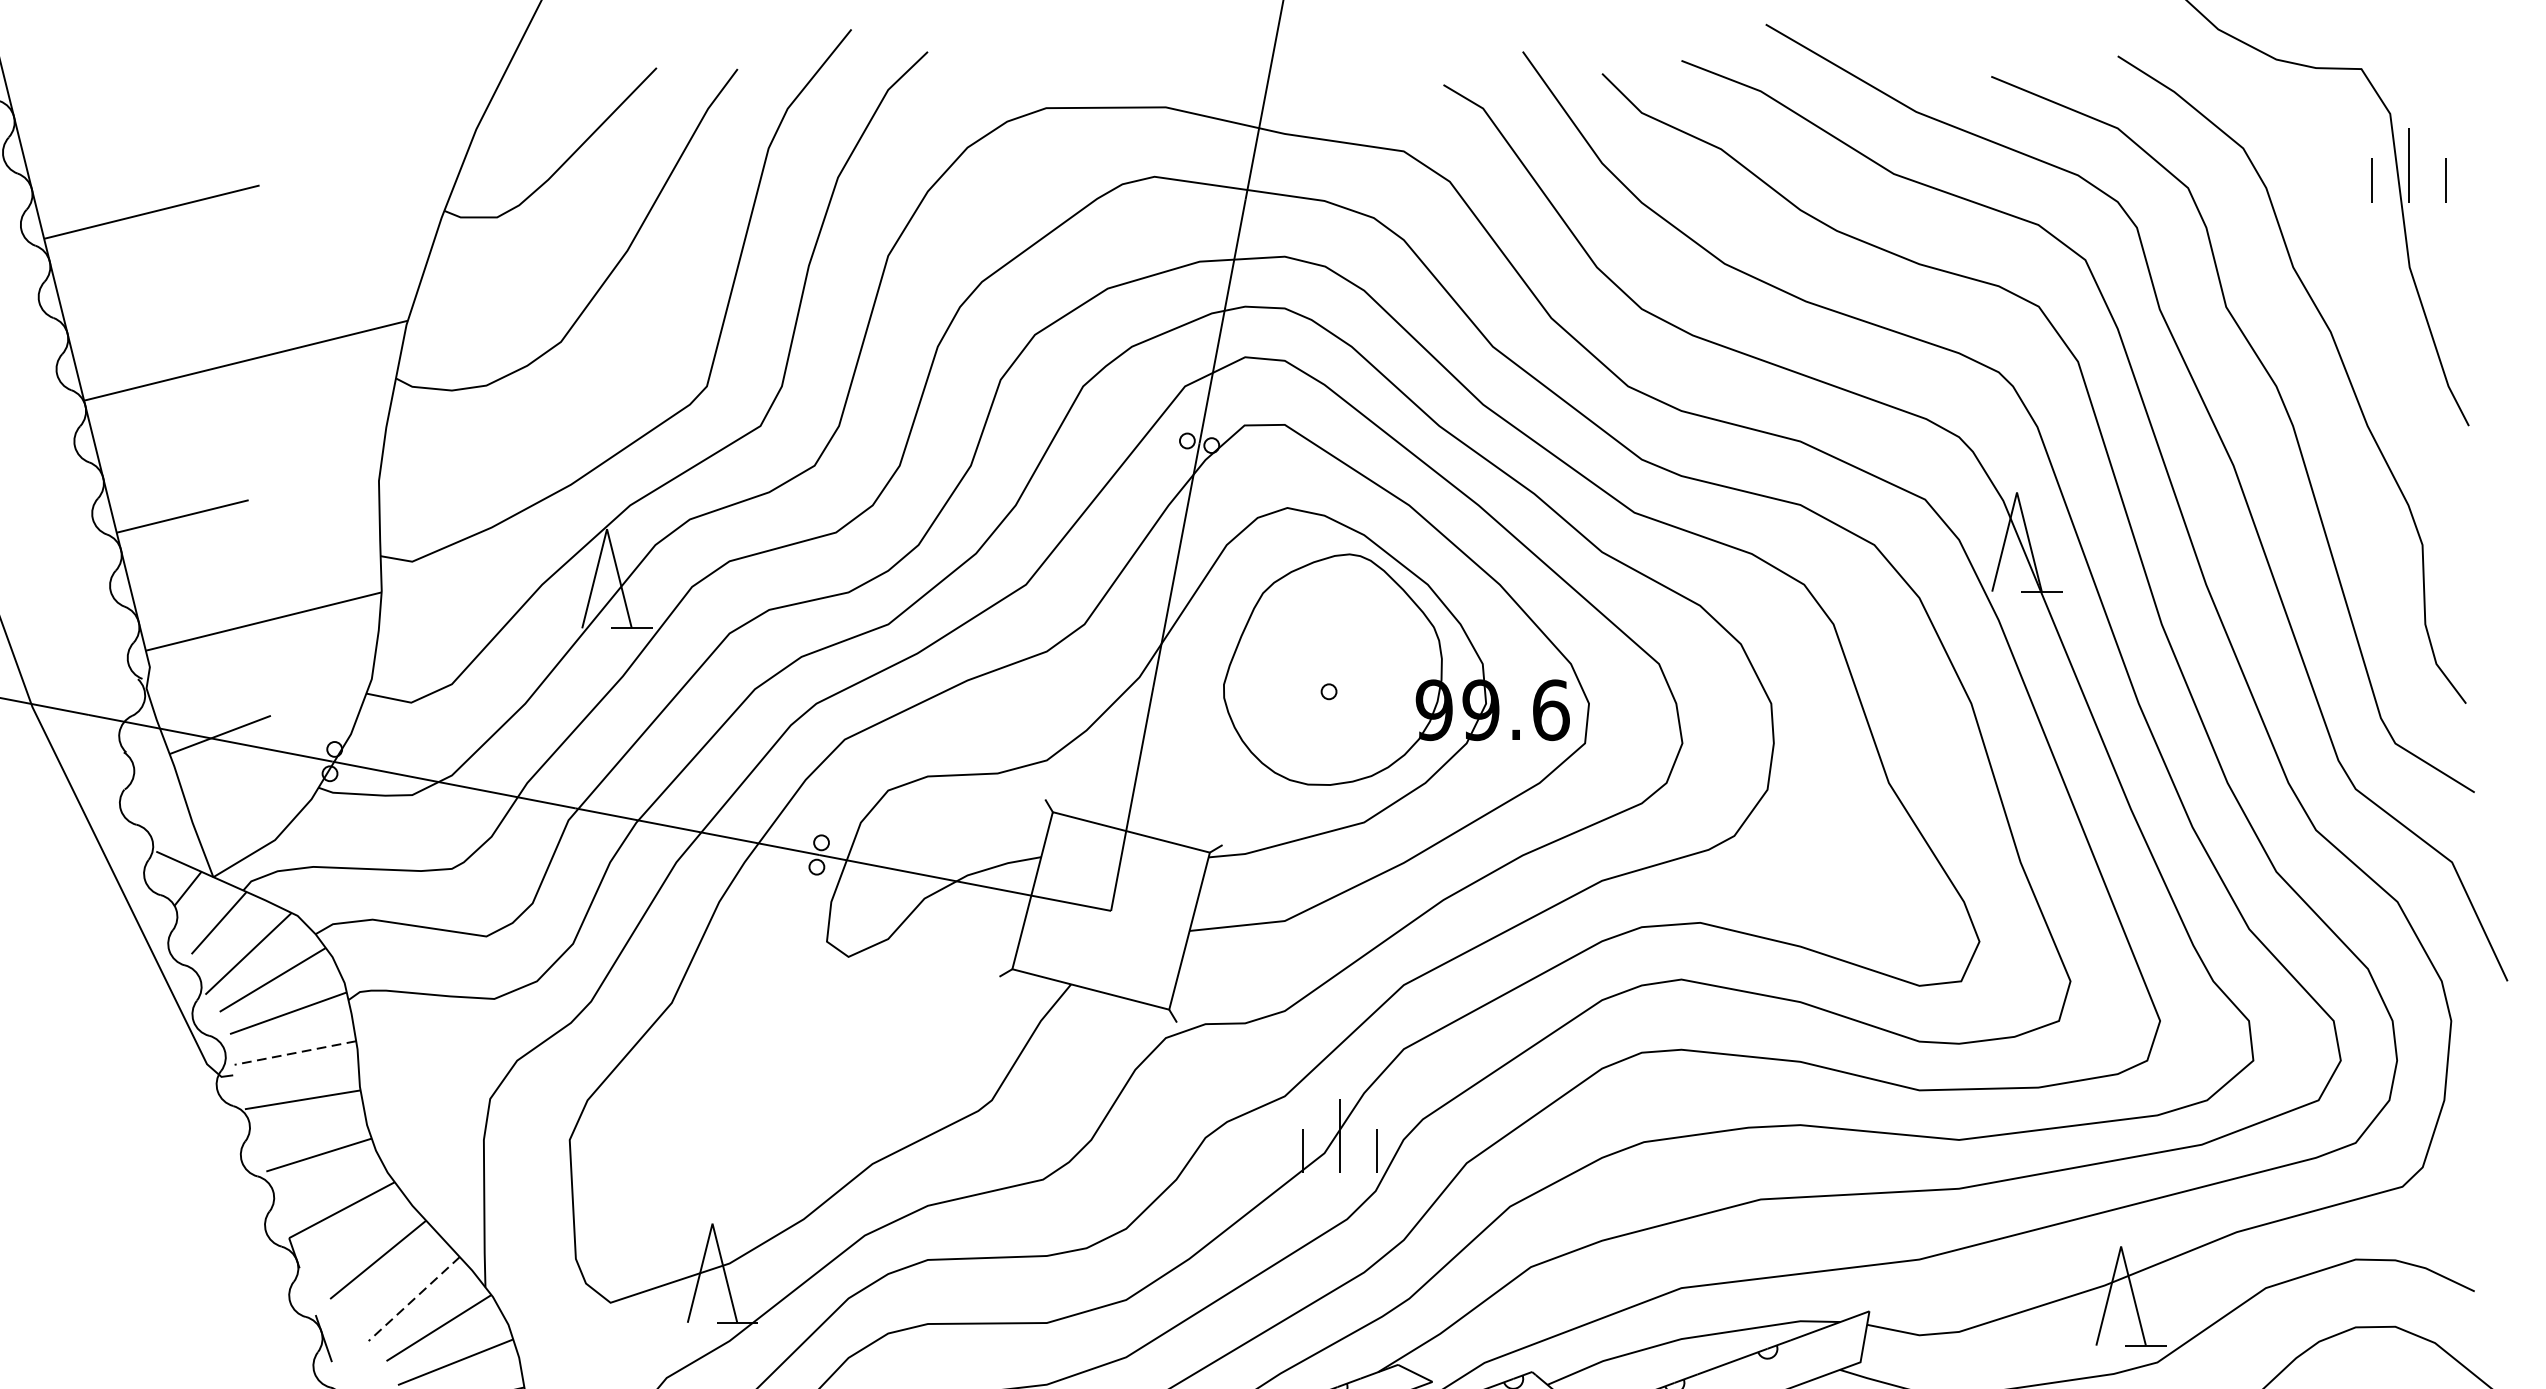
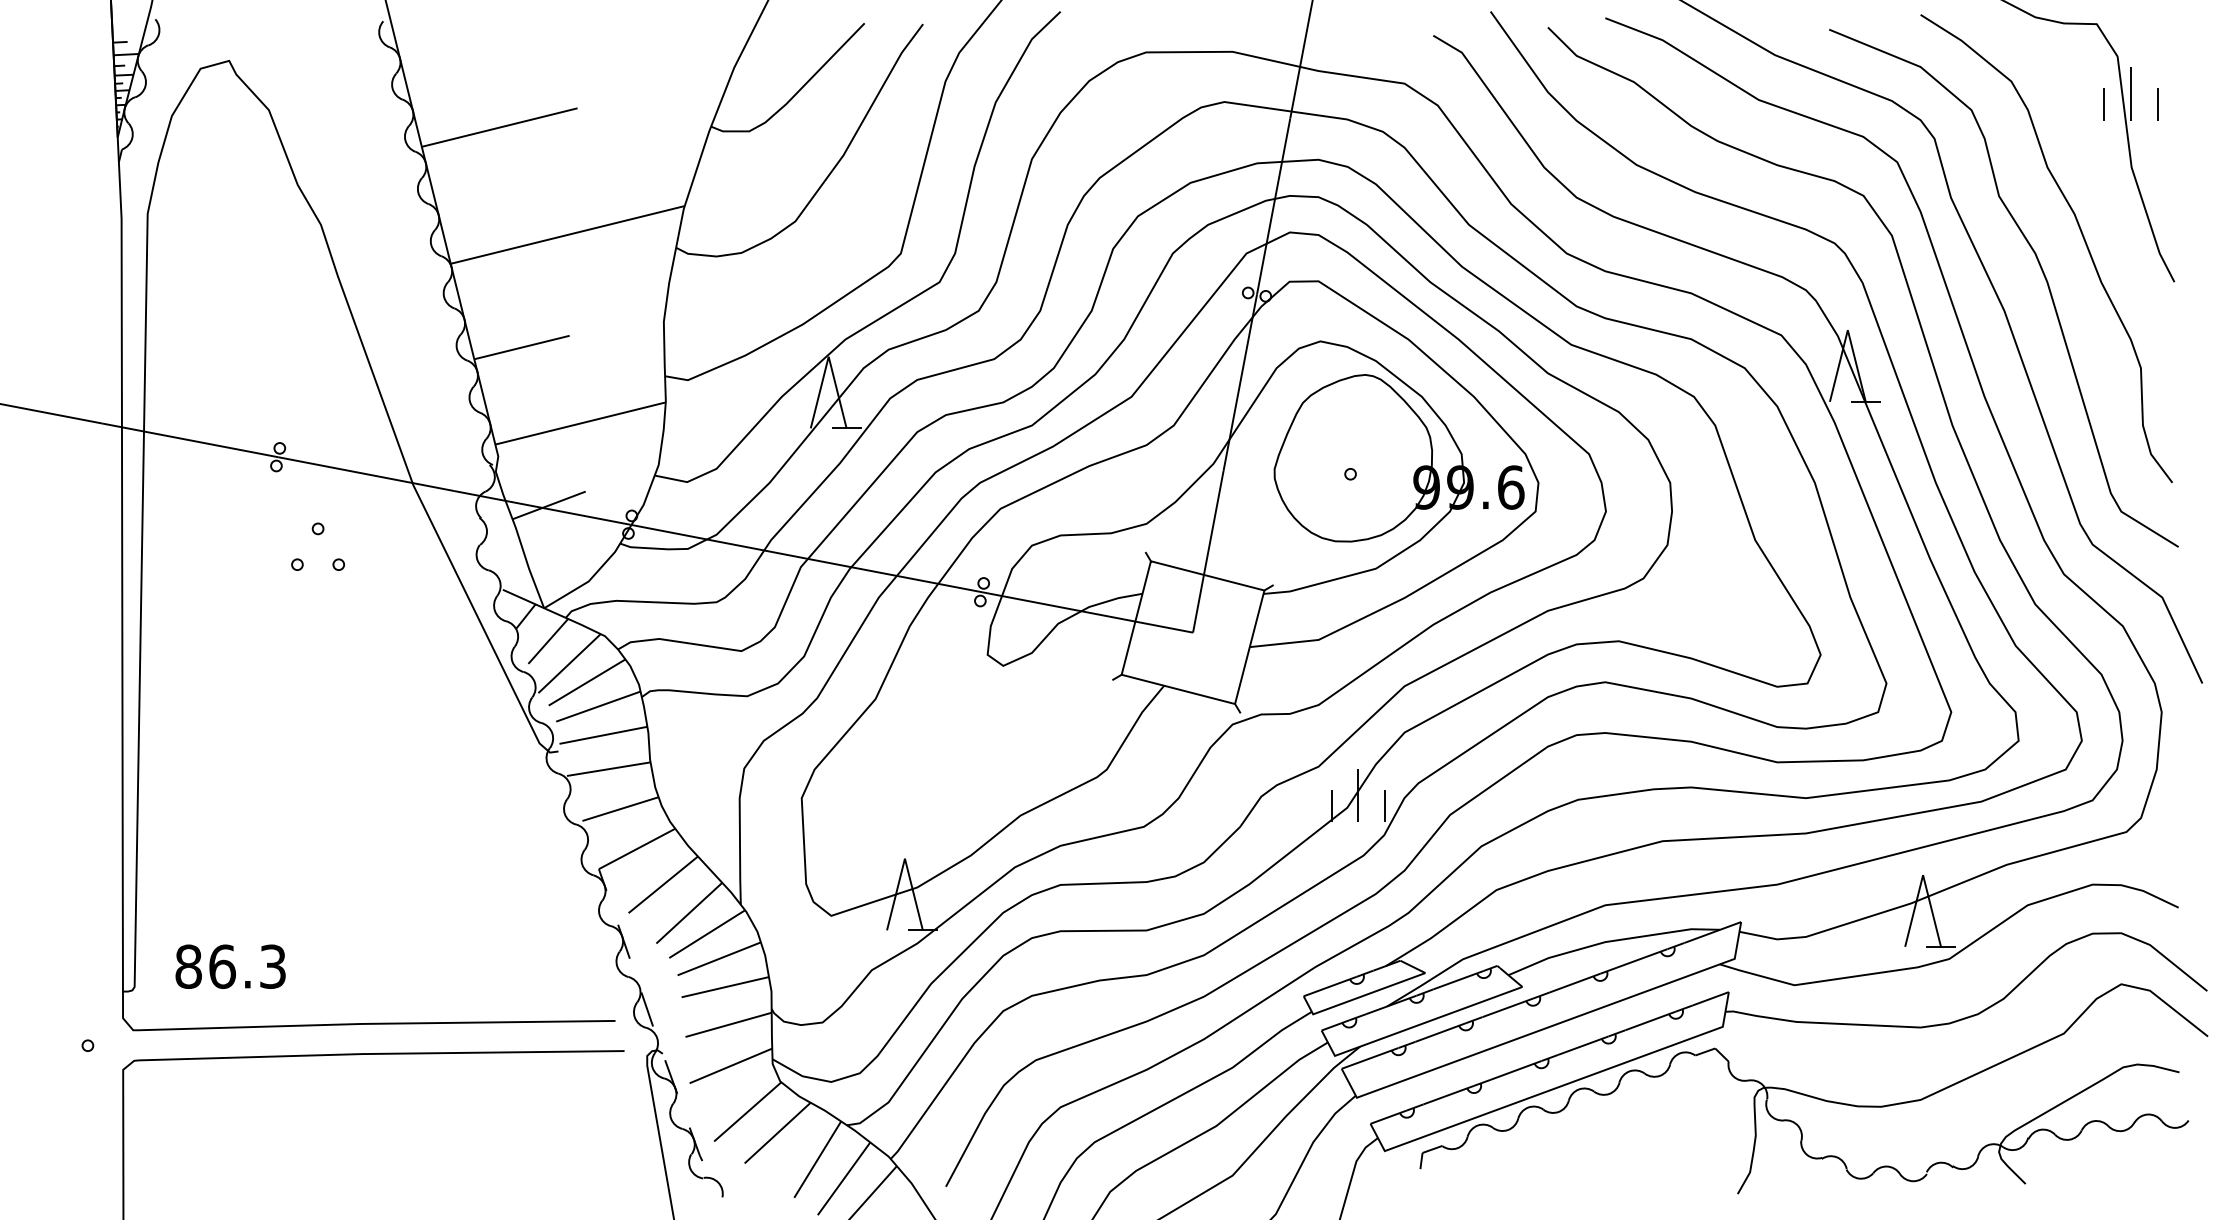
line: (295, 1053) -> (603, 735), dashed -> solid
line: (414, 1299) -> (689, 913), dashed -> solid

